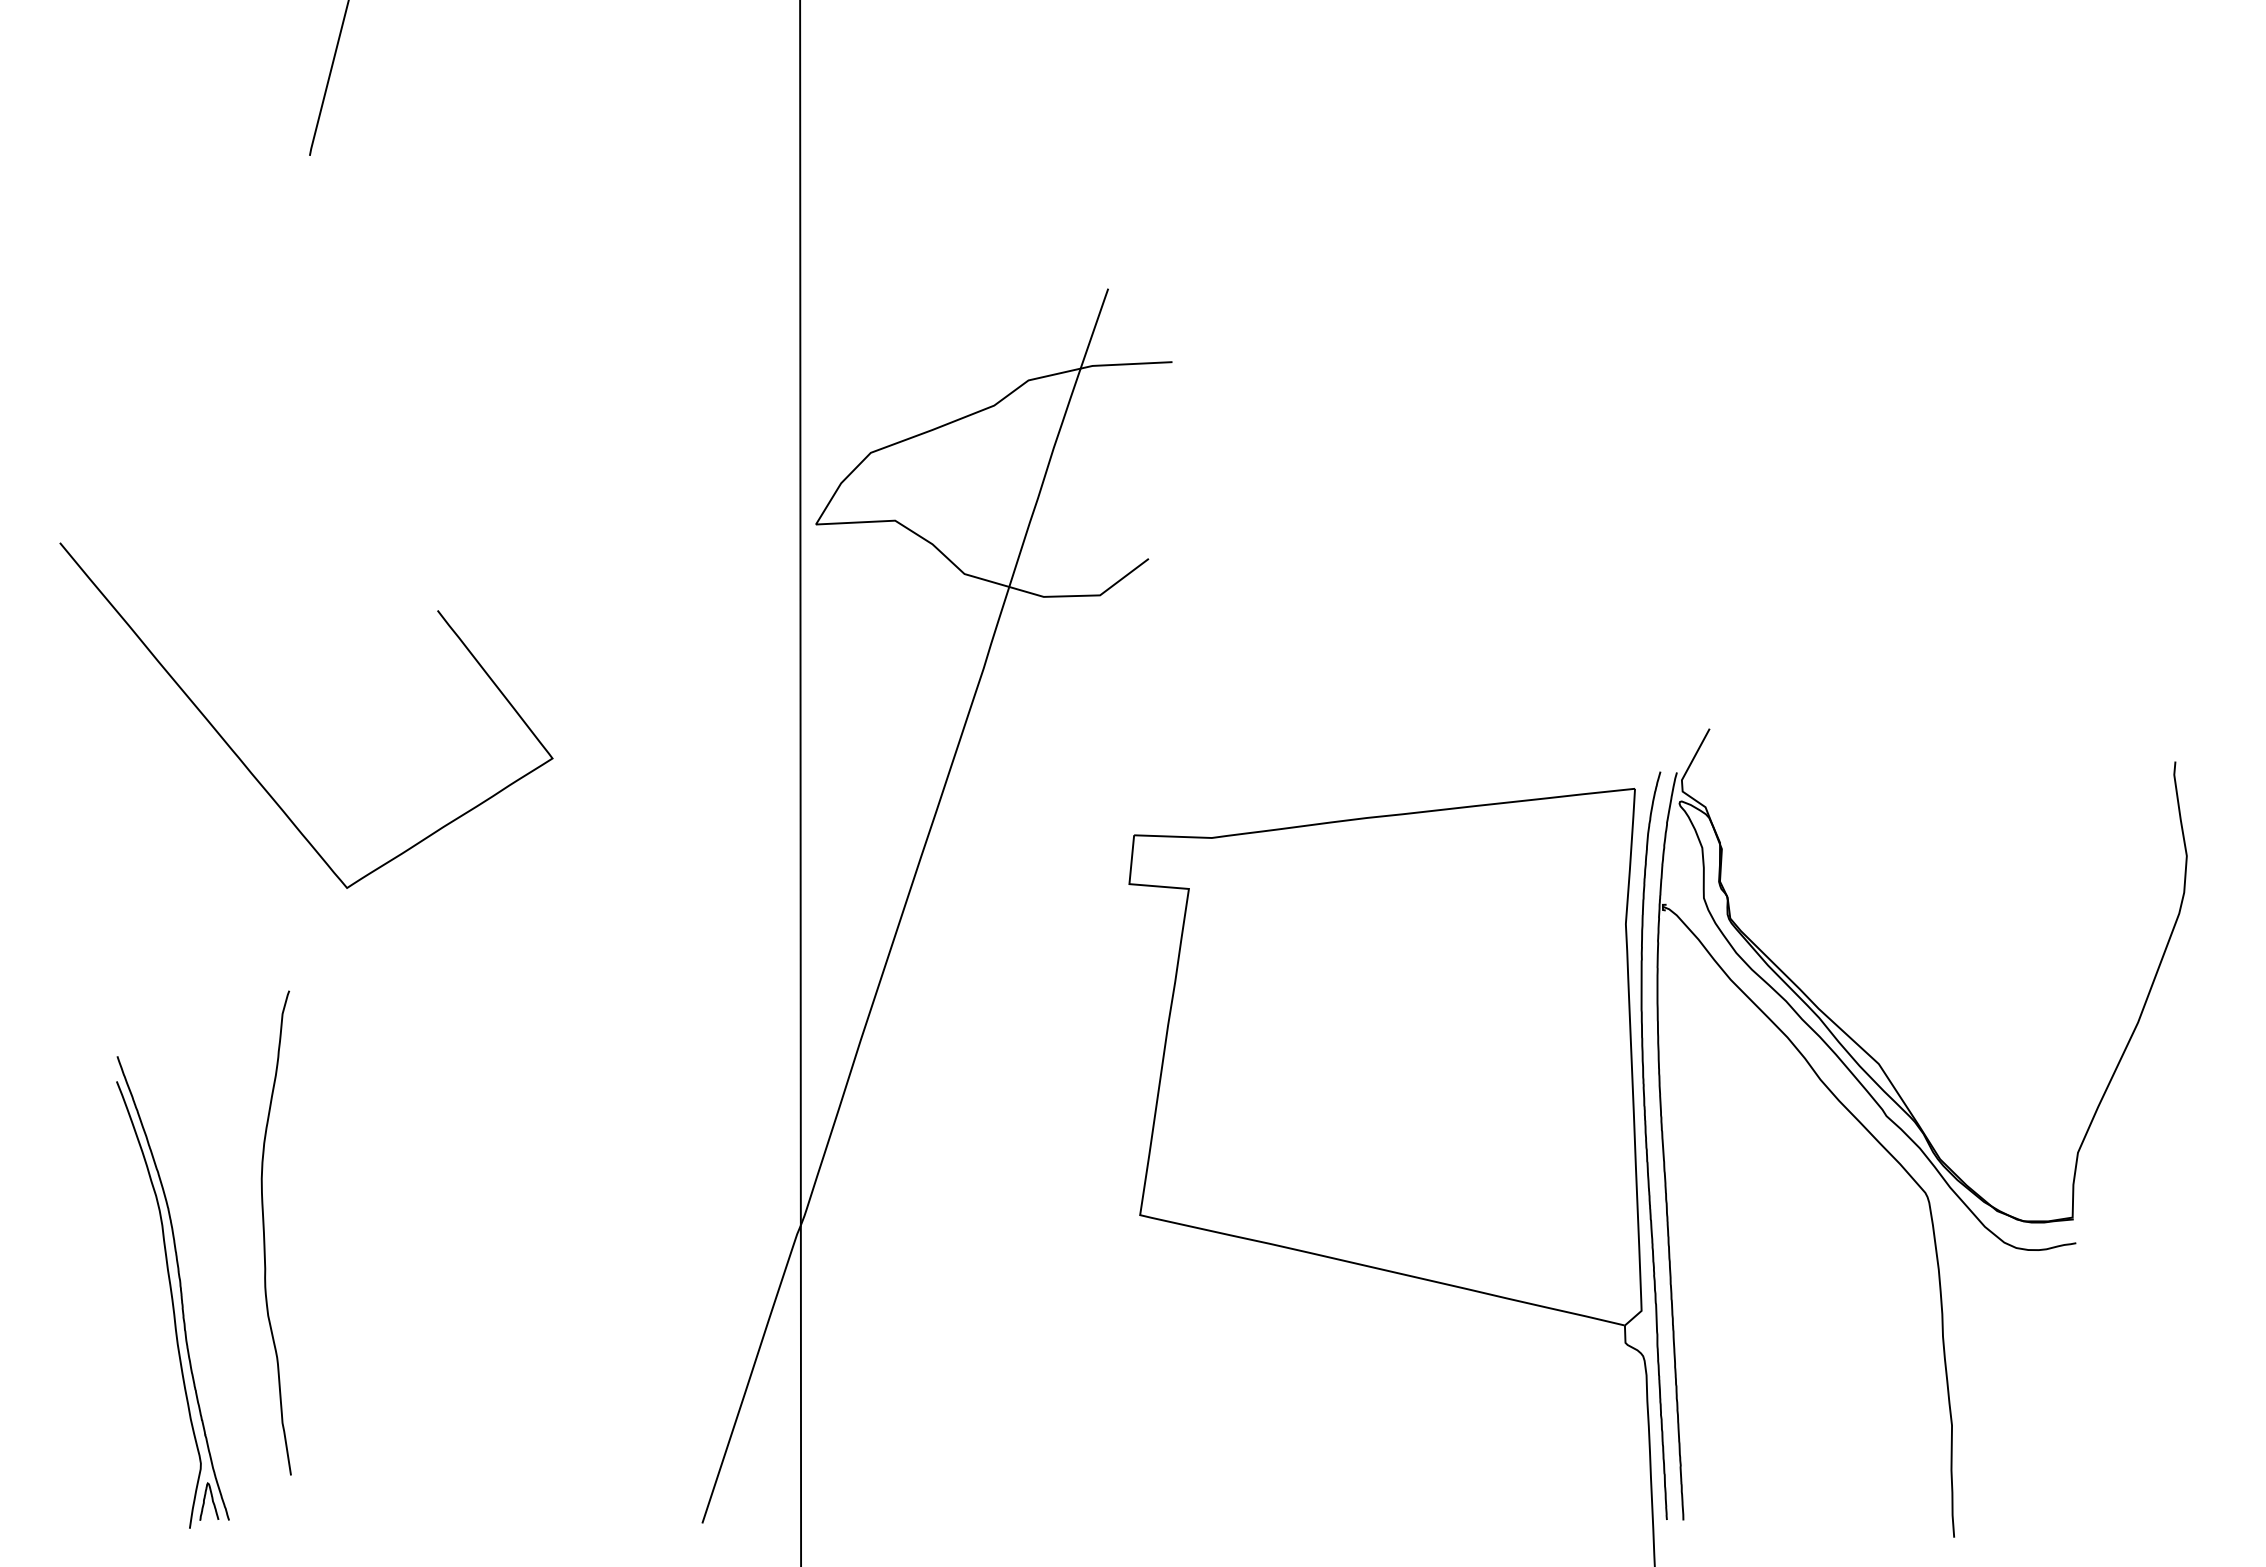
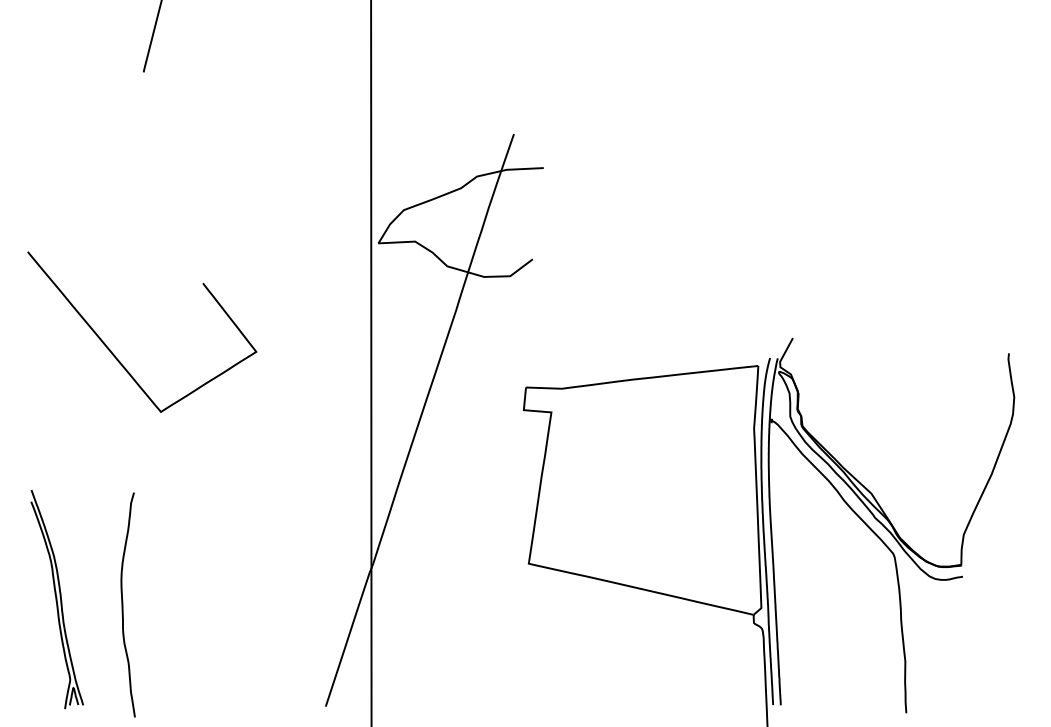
curve: (266, 1231) -> (123, 604), moved
part: (171, 1292) -> (56, 599), moved

